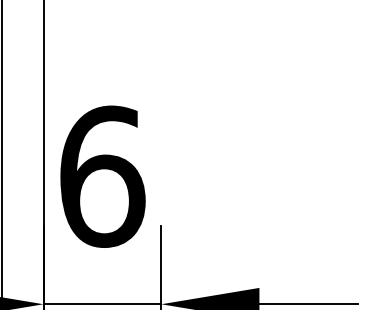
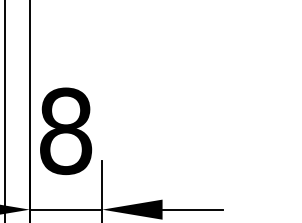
text: (103, 175) -> (66, 130), 6 -> 8

